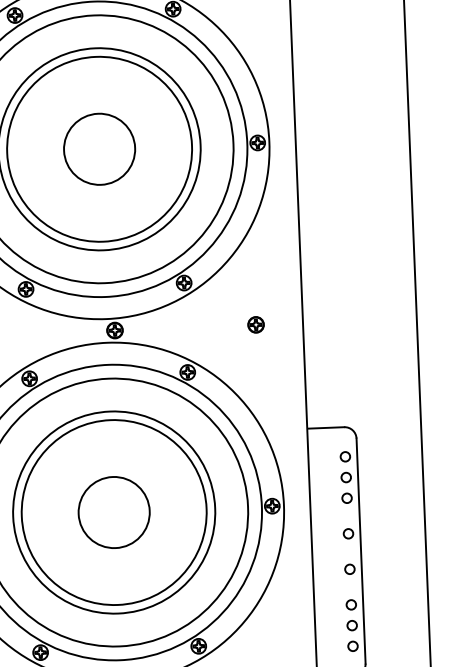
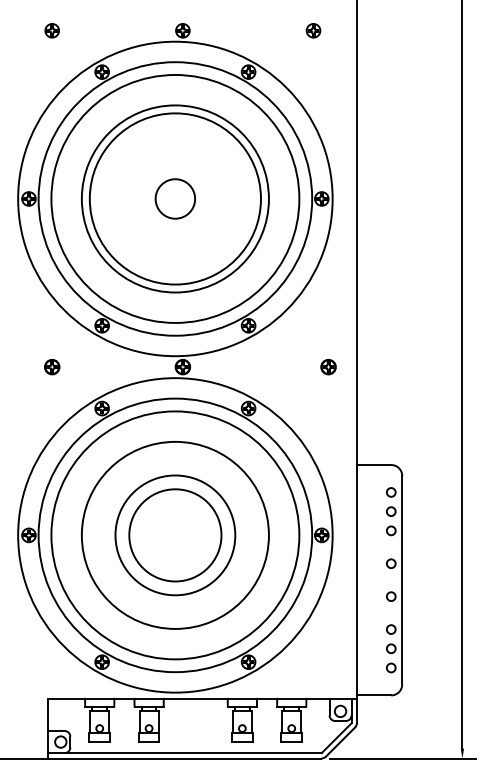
circle: (99, 148) -> (175, 198), size x0.6
part: (256, 325) -> (328, 367), moved
circle: (113, 511) -> (174, 534), size x0.7
circle: (114, 512) -> (175, 535), size x1.4

